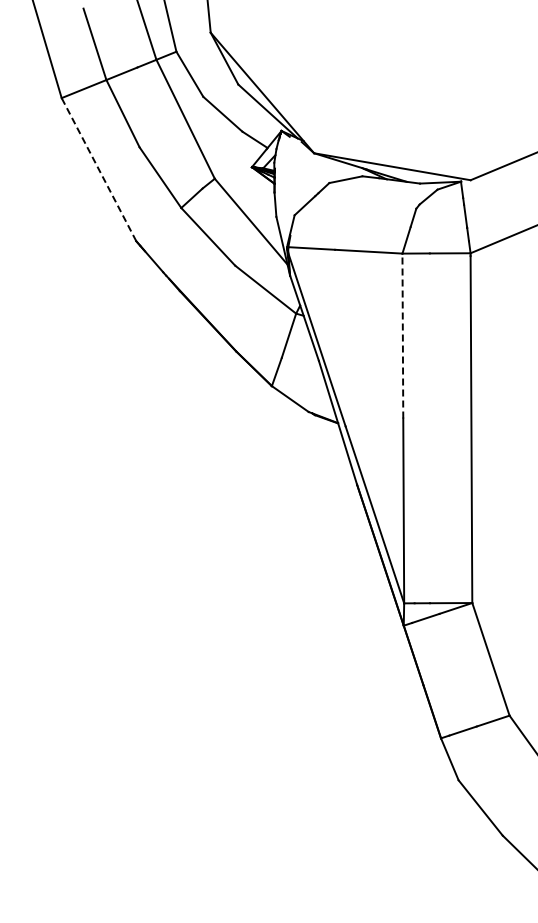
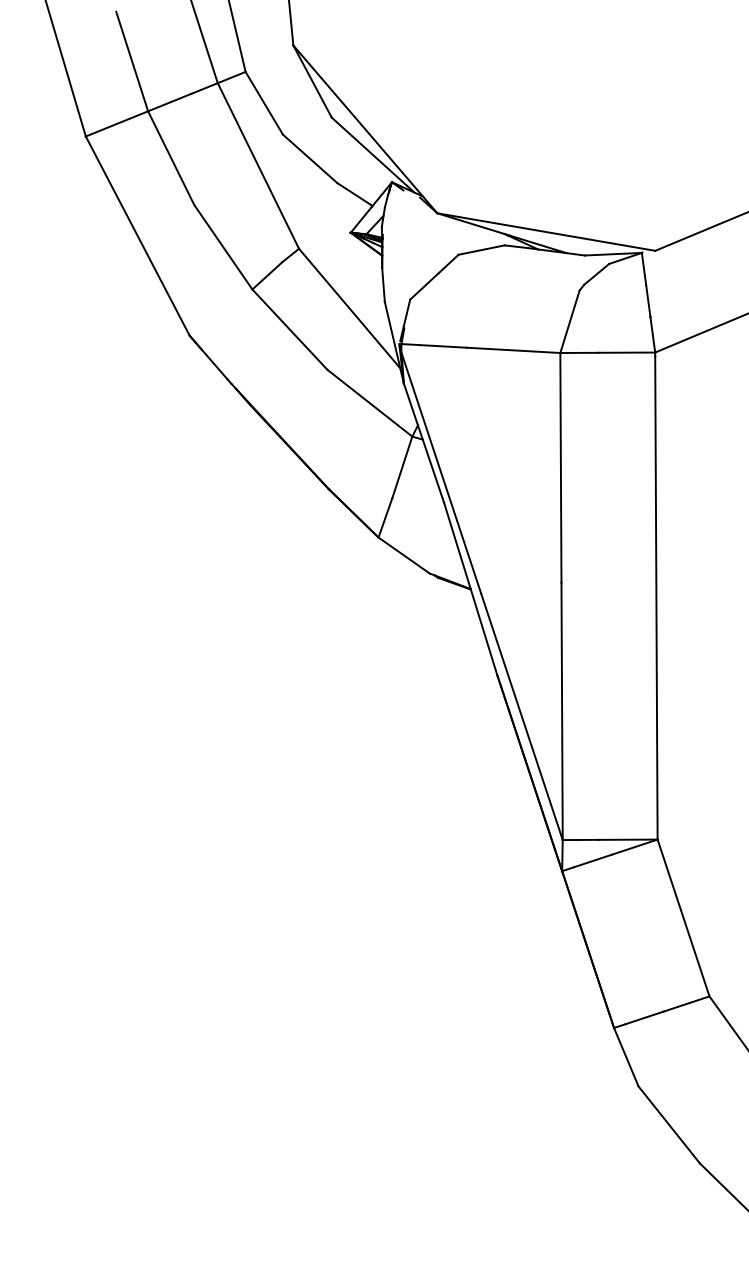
line: (99, 169) -> (138, 235), dashed -> solid
line: (402, 335) -> (560, 467), dashed -> solid

